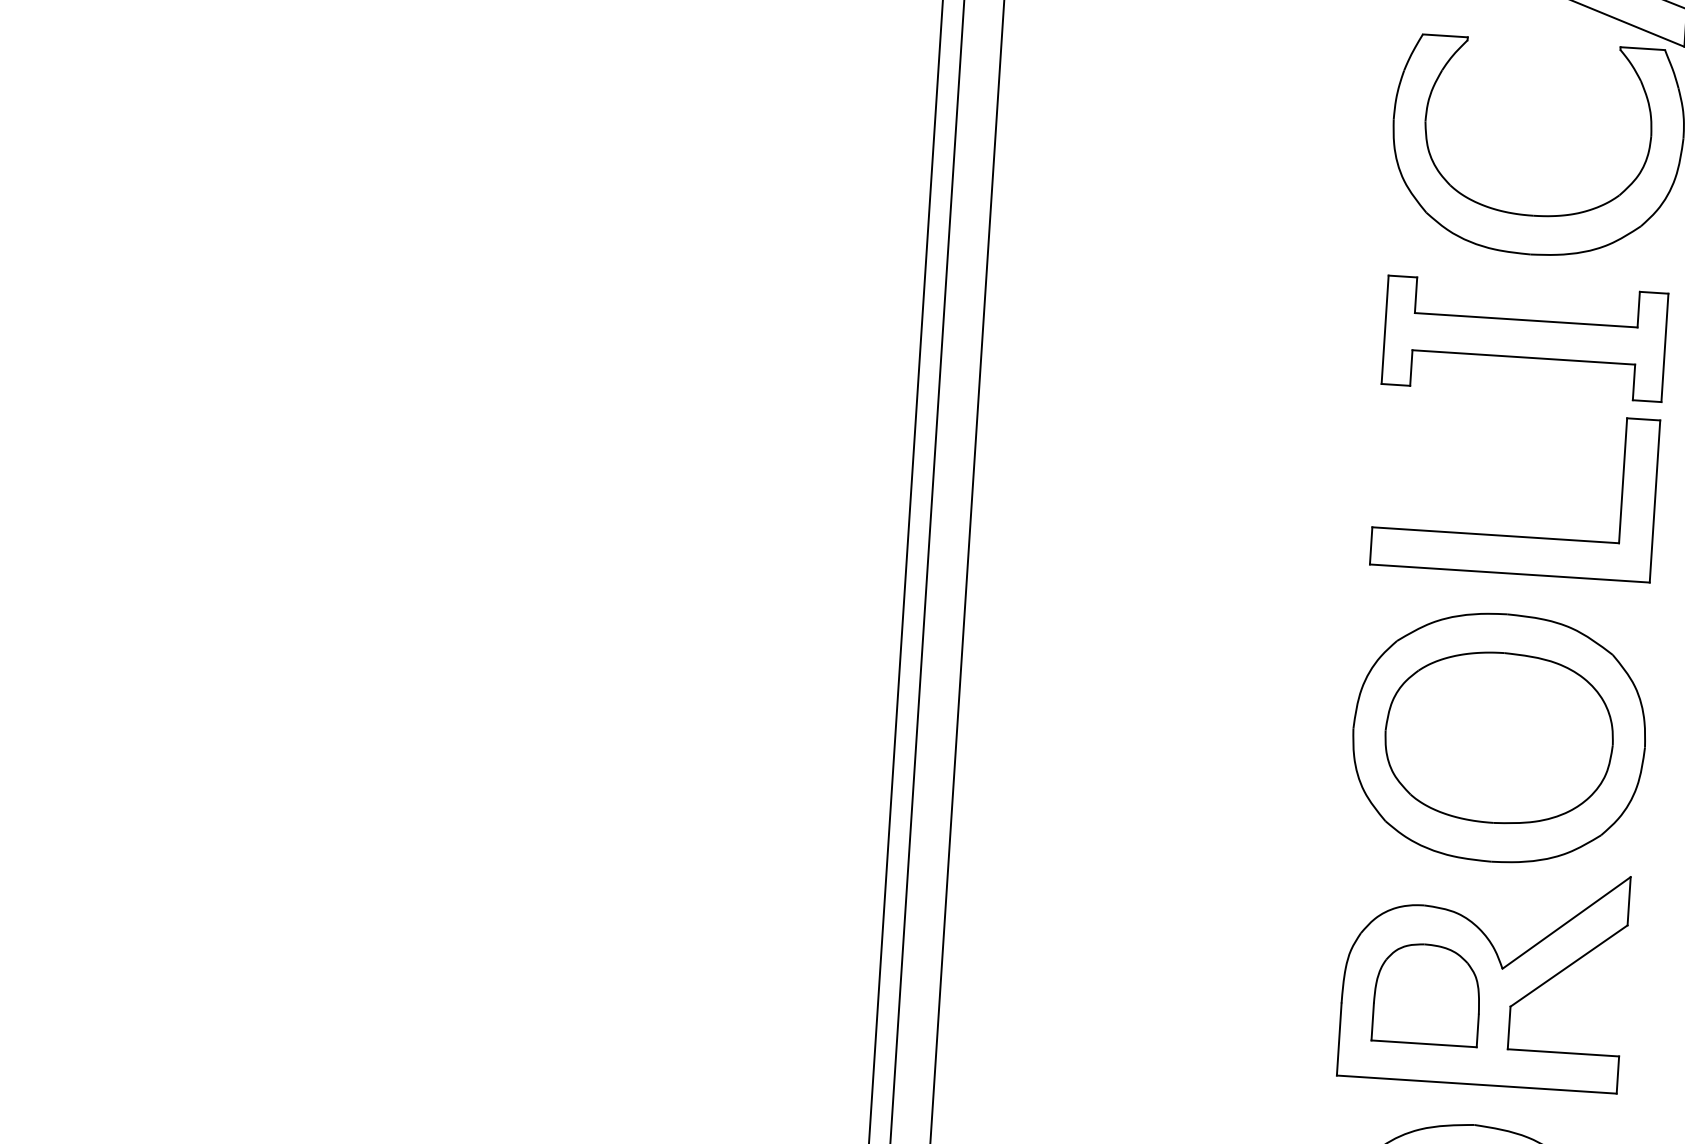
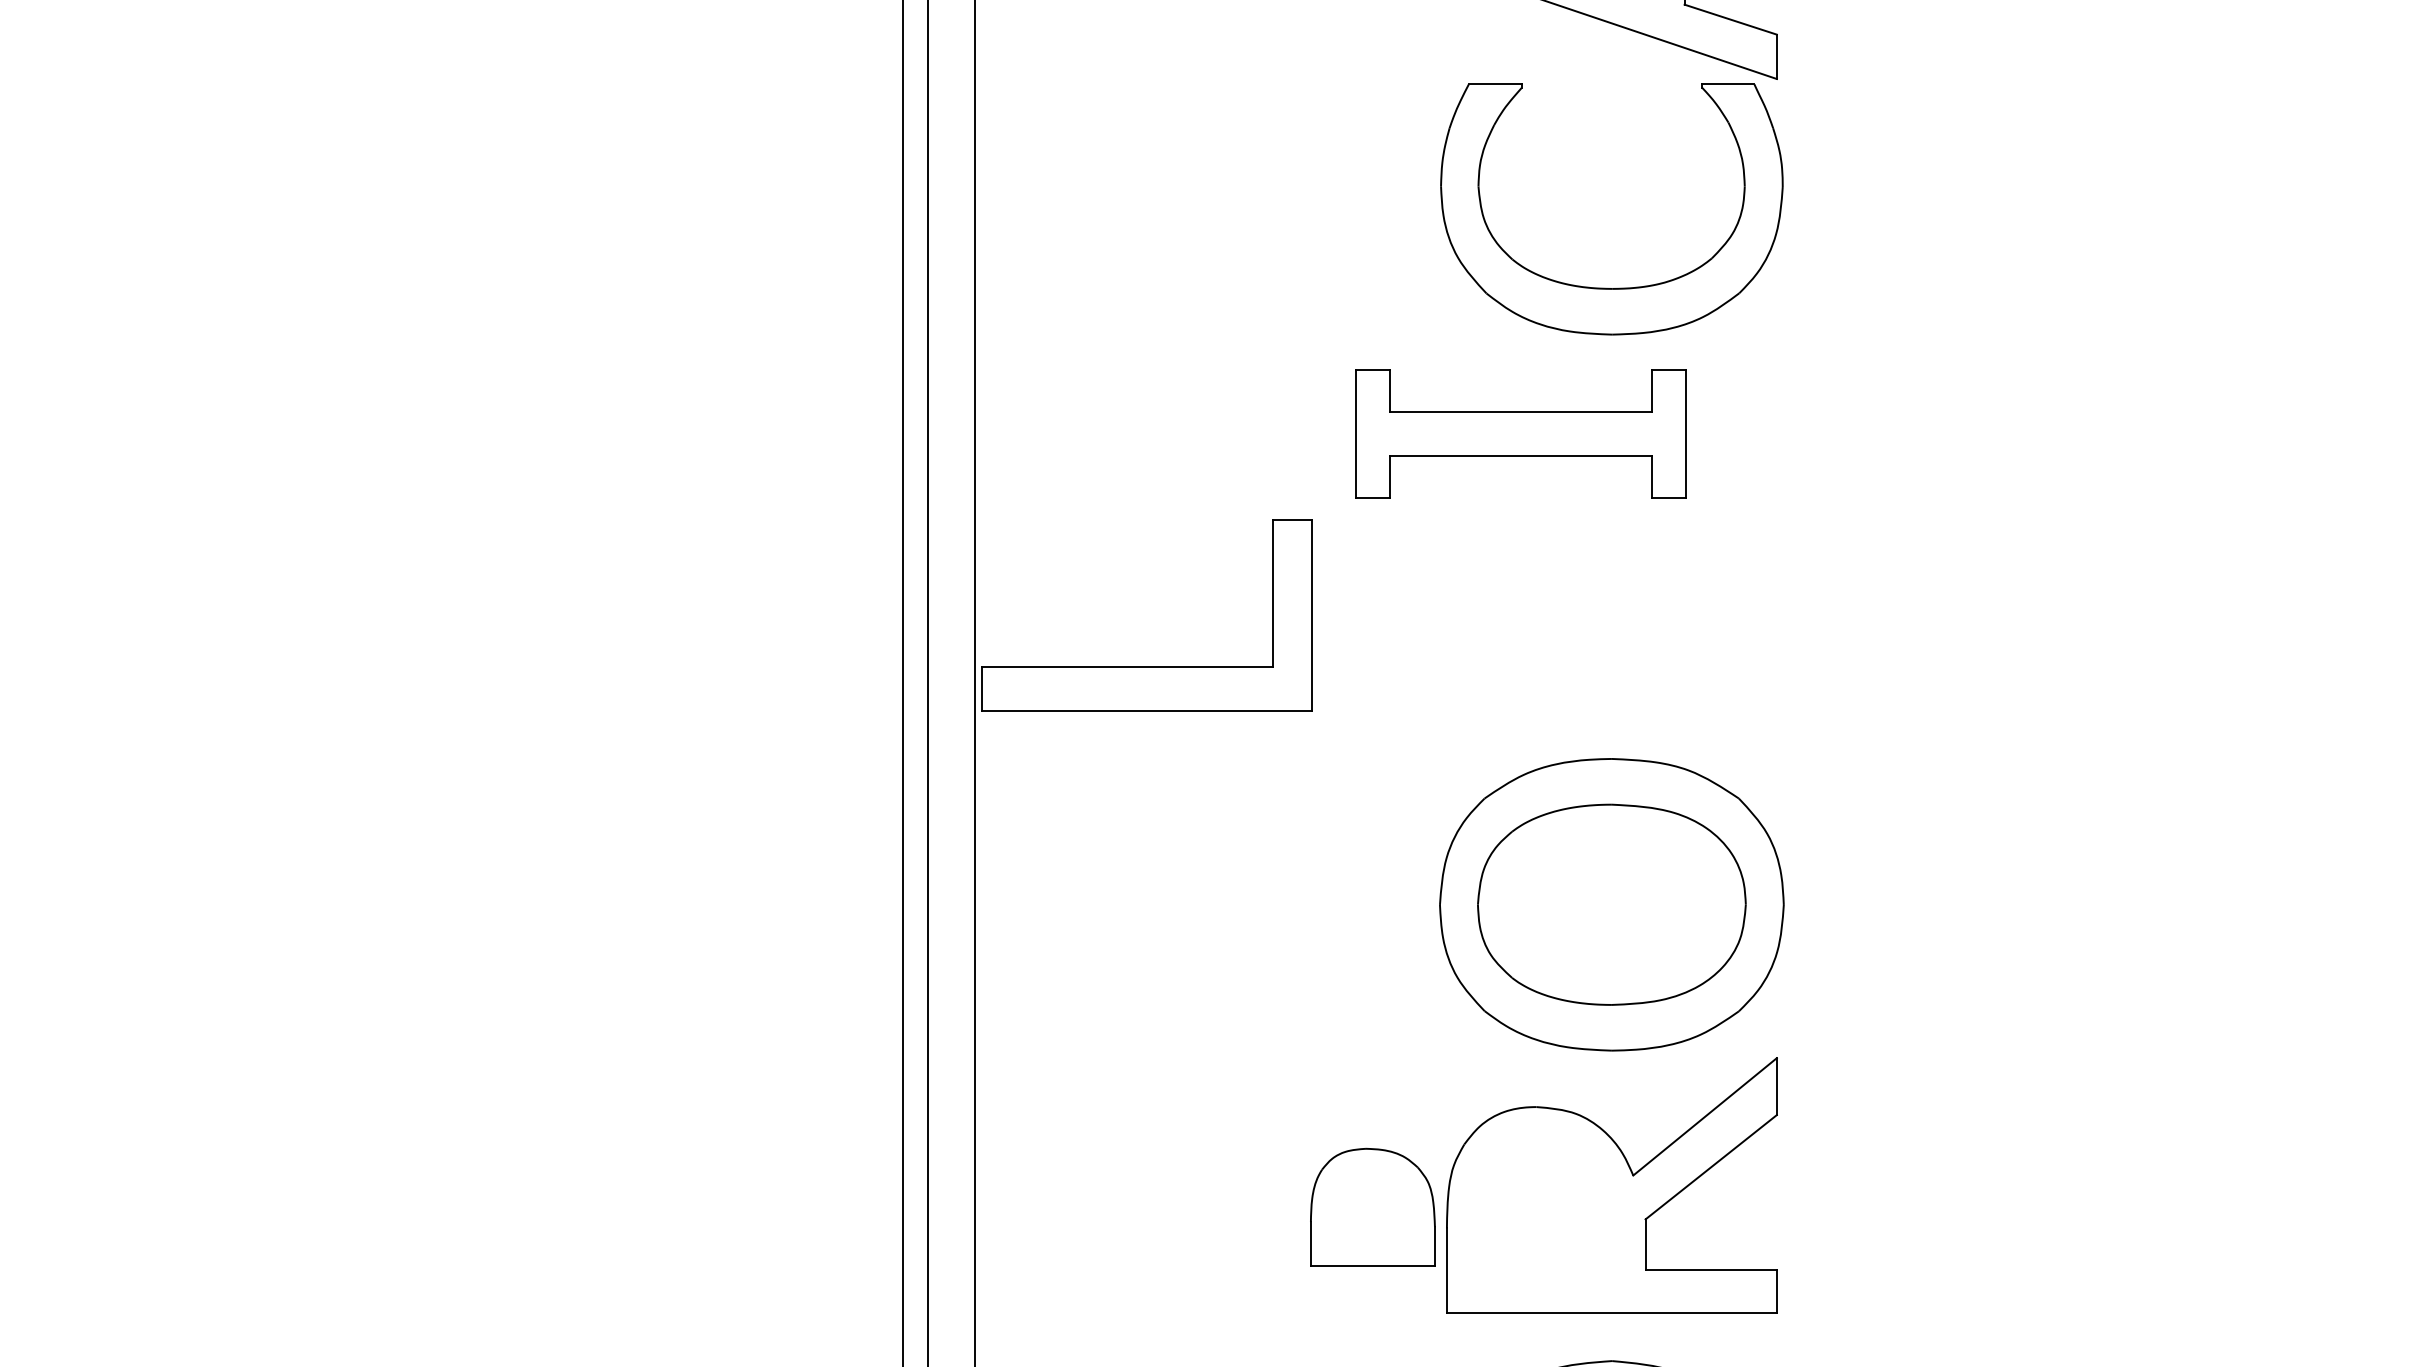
part: (1524, 338) -> (1520, 433), moved
part: (1511, 535) -> (1146, 666), moved
part: (1426, 993) -> (1372, 1206), moved

